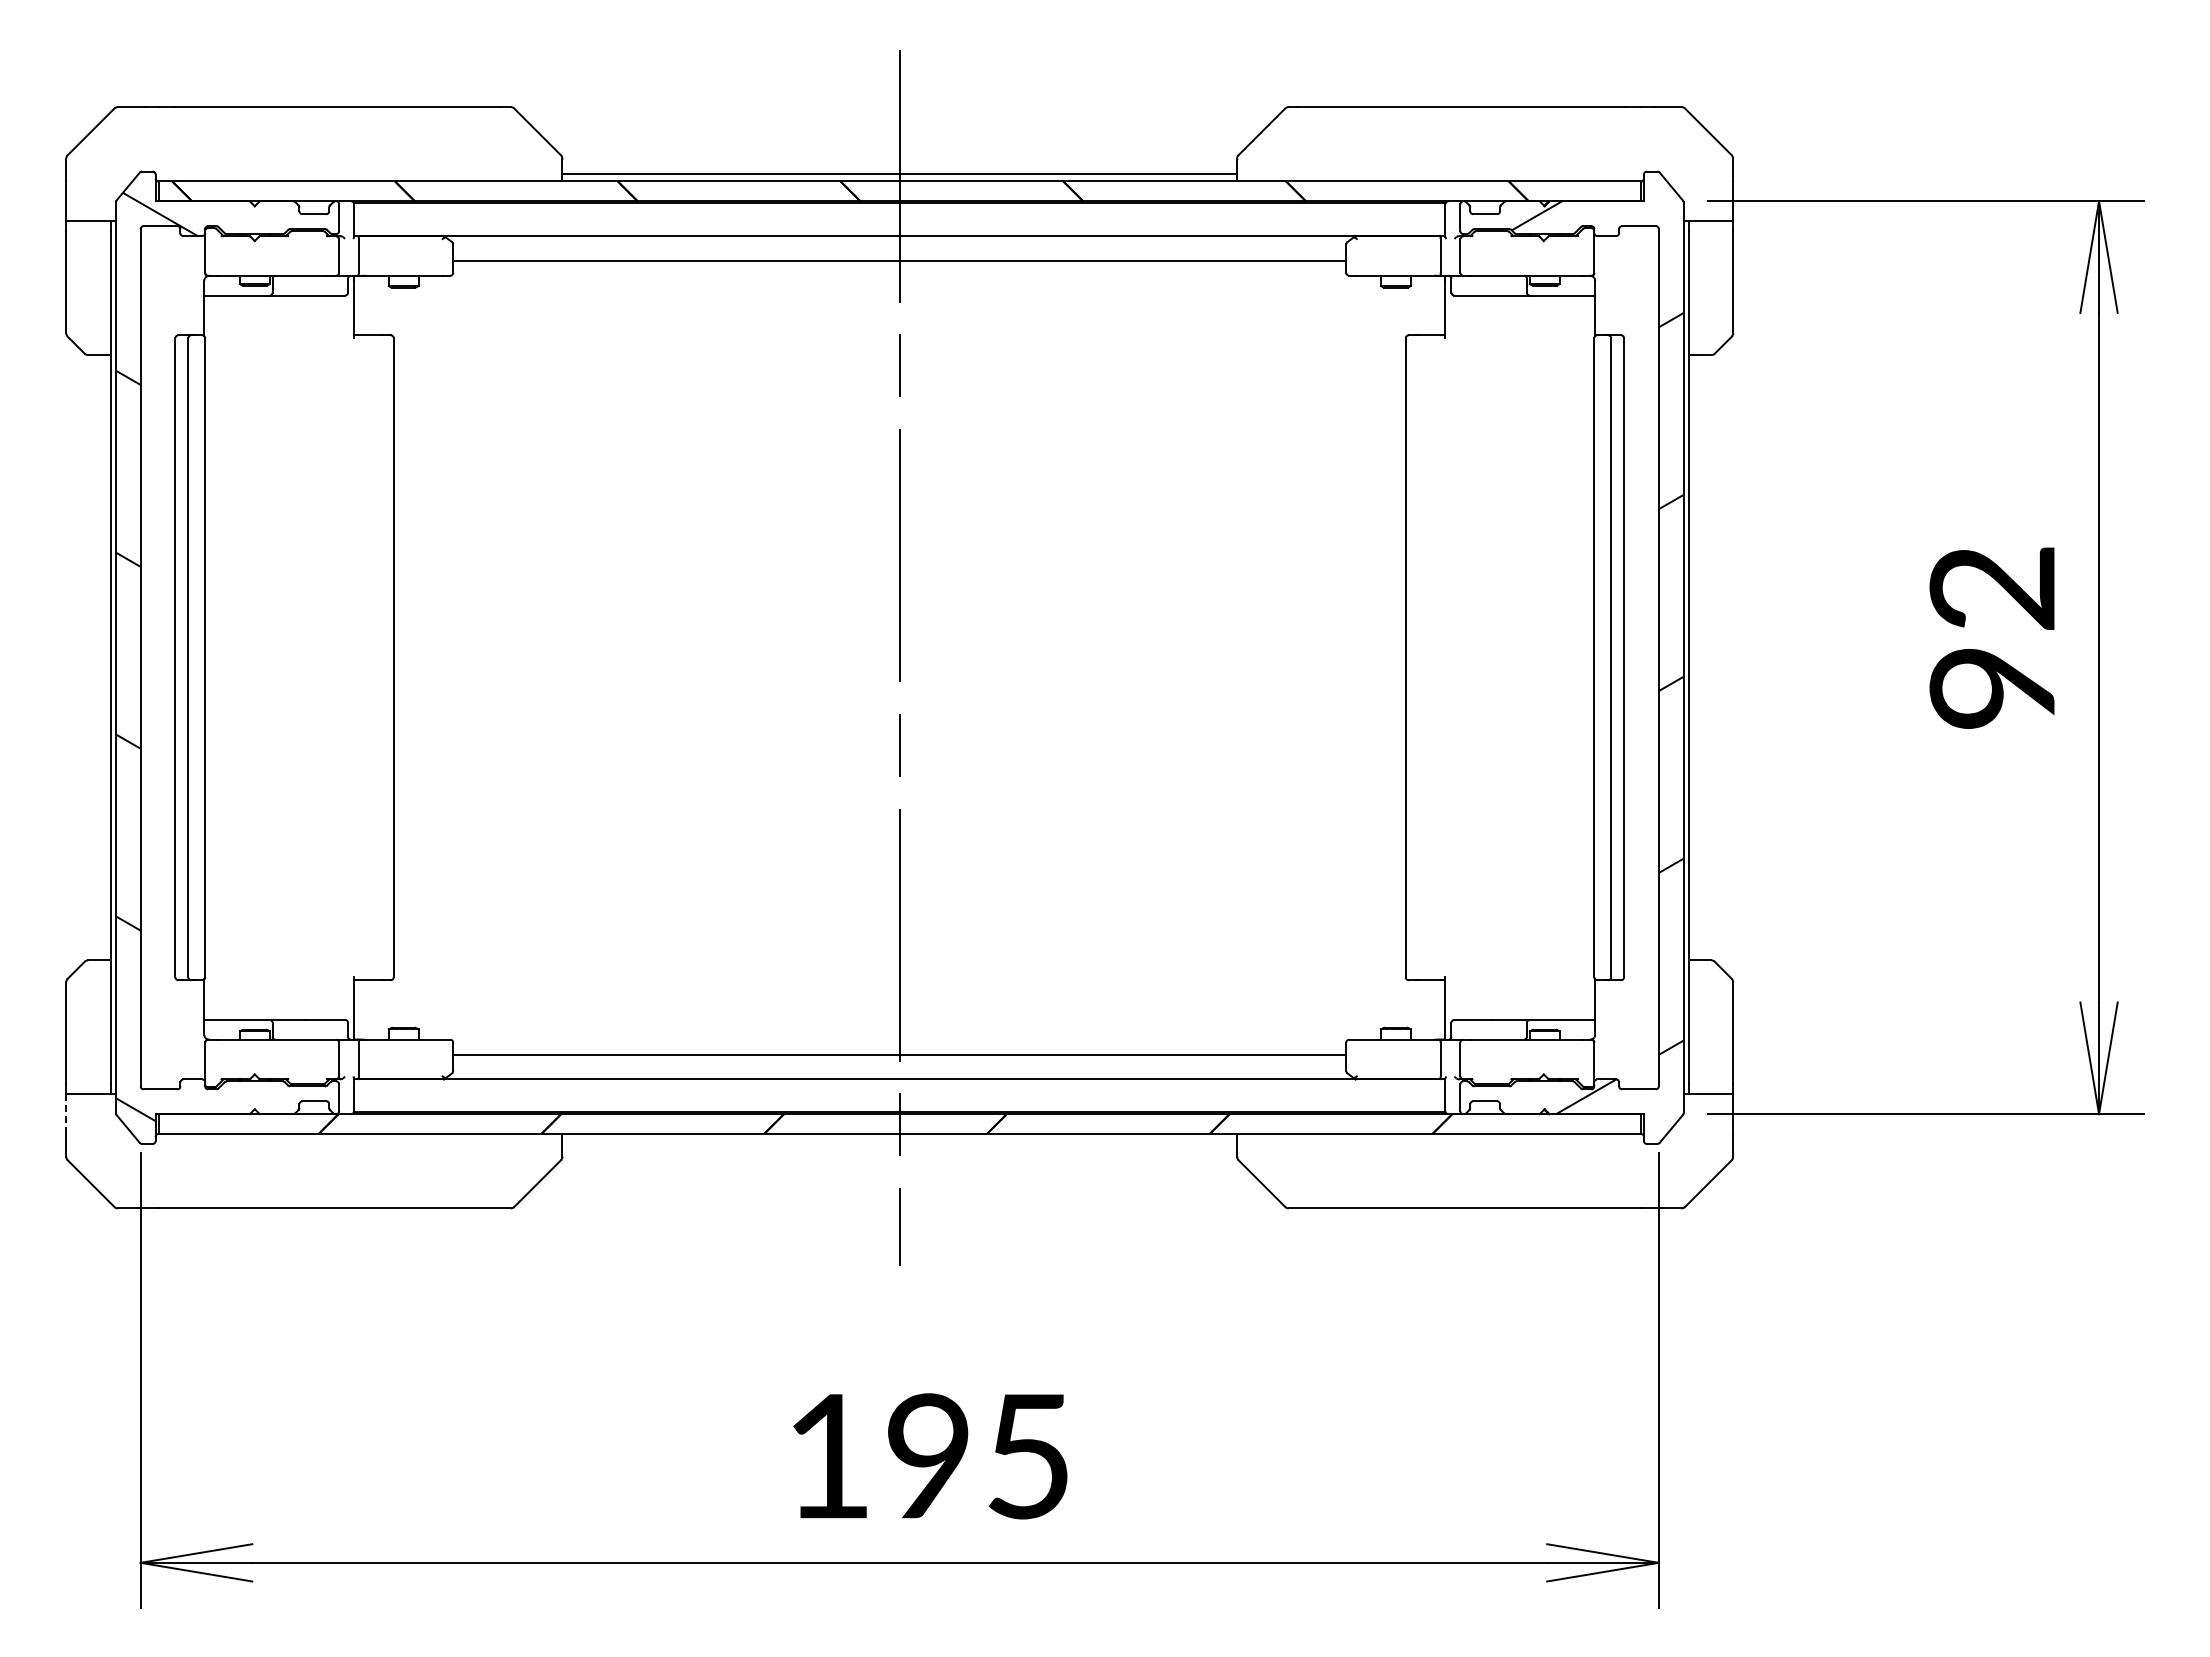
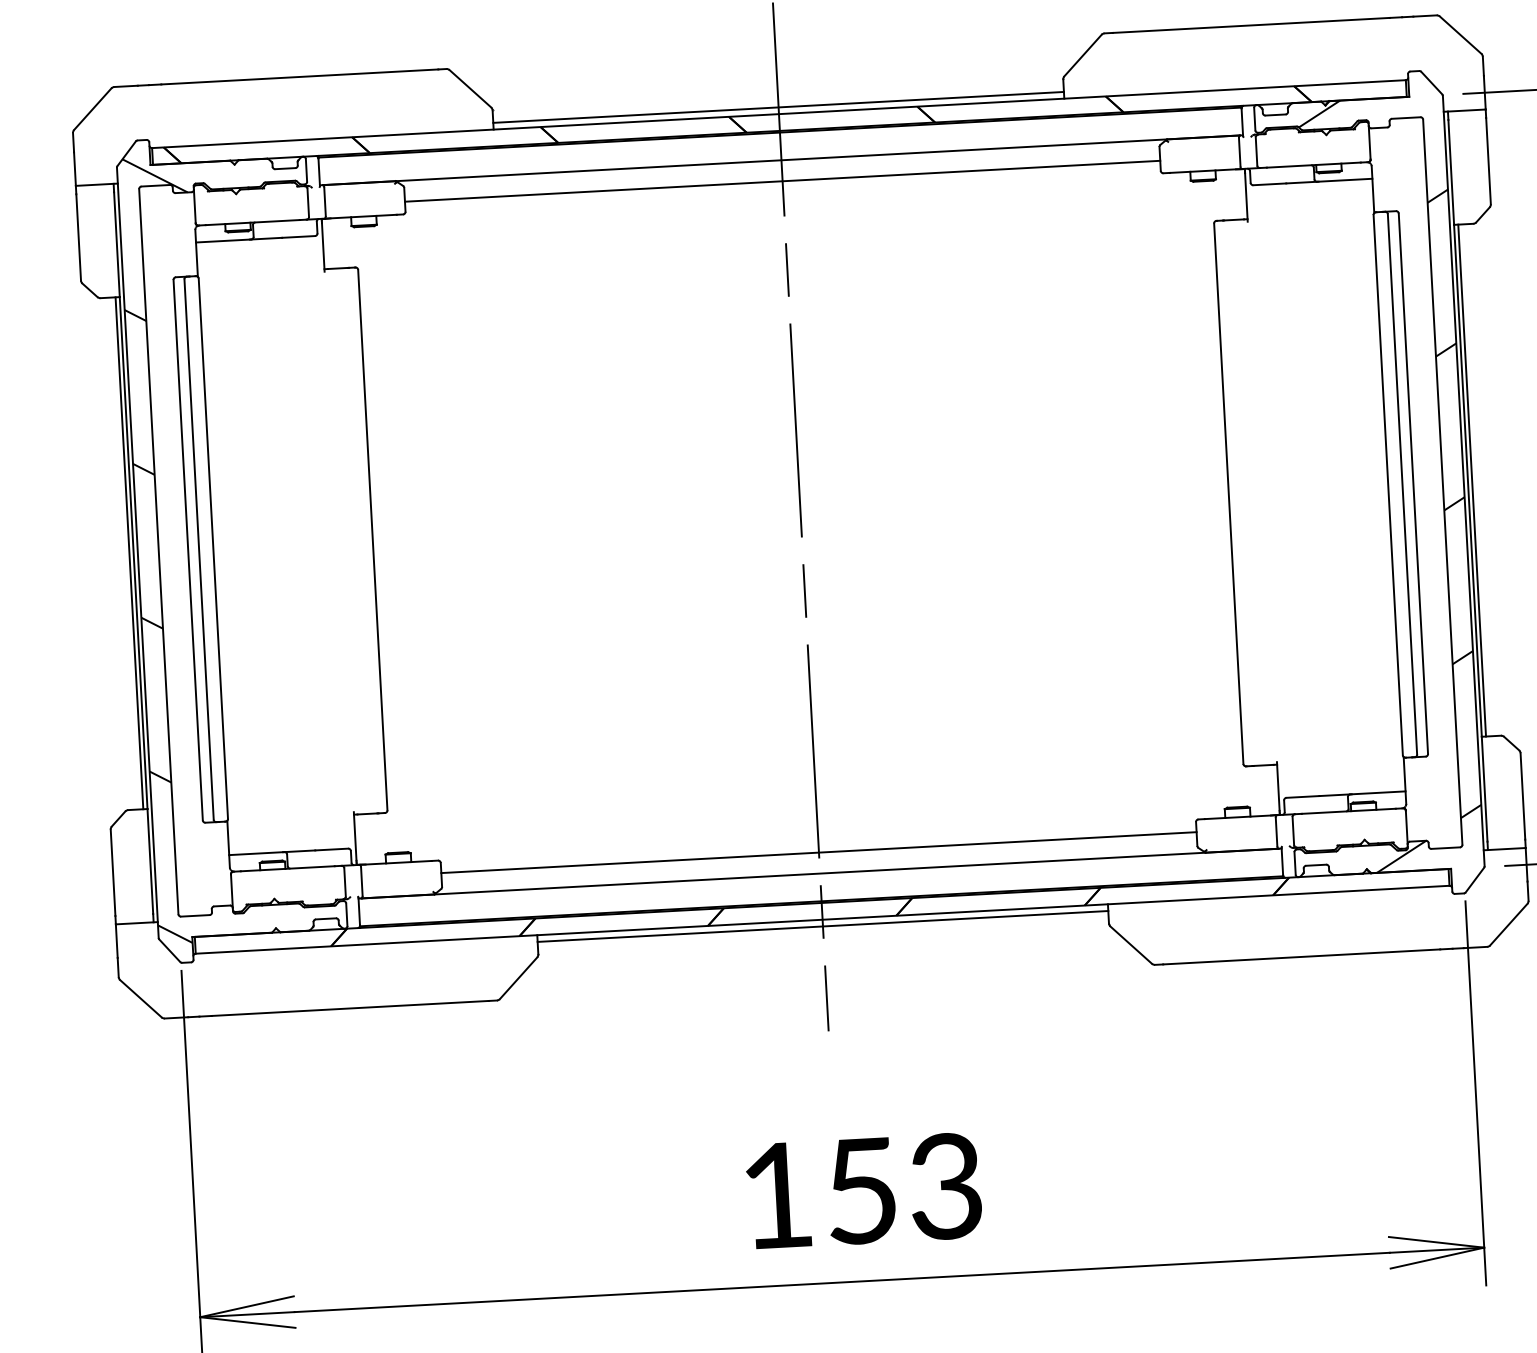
line: (105, 657) -> (129, 553), added
line: (1693, 657) -> (1472, 480), added
line: (66, 1114) -> (116, 941), dashed -> solid
line: (899, 1141) -> (822, 926), added
text: (978, 1456) -> (903, 1188), 195 -> 153

